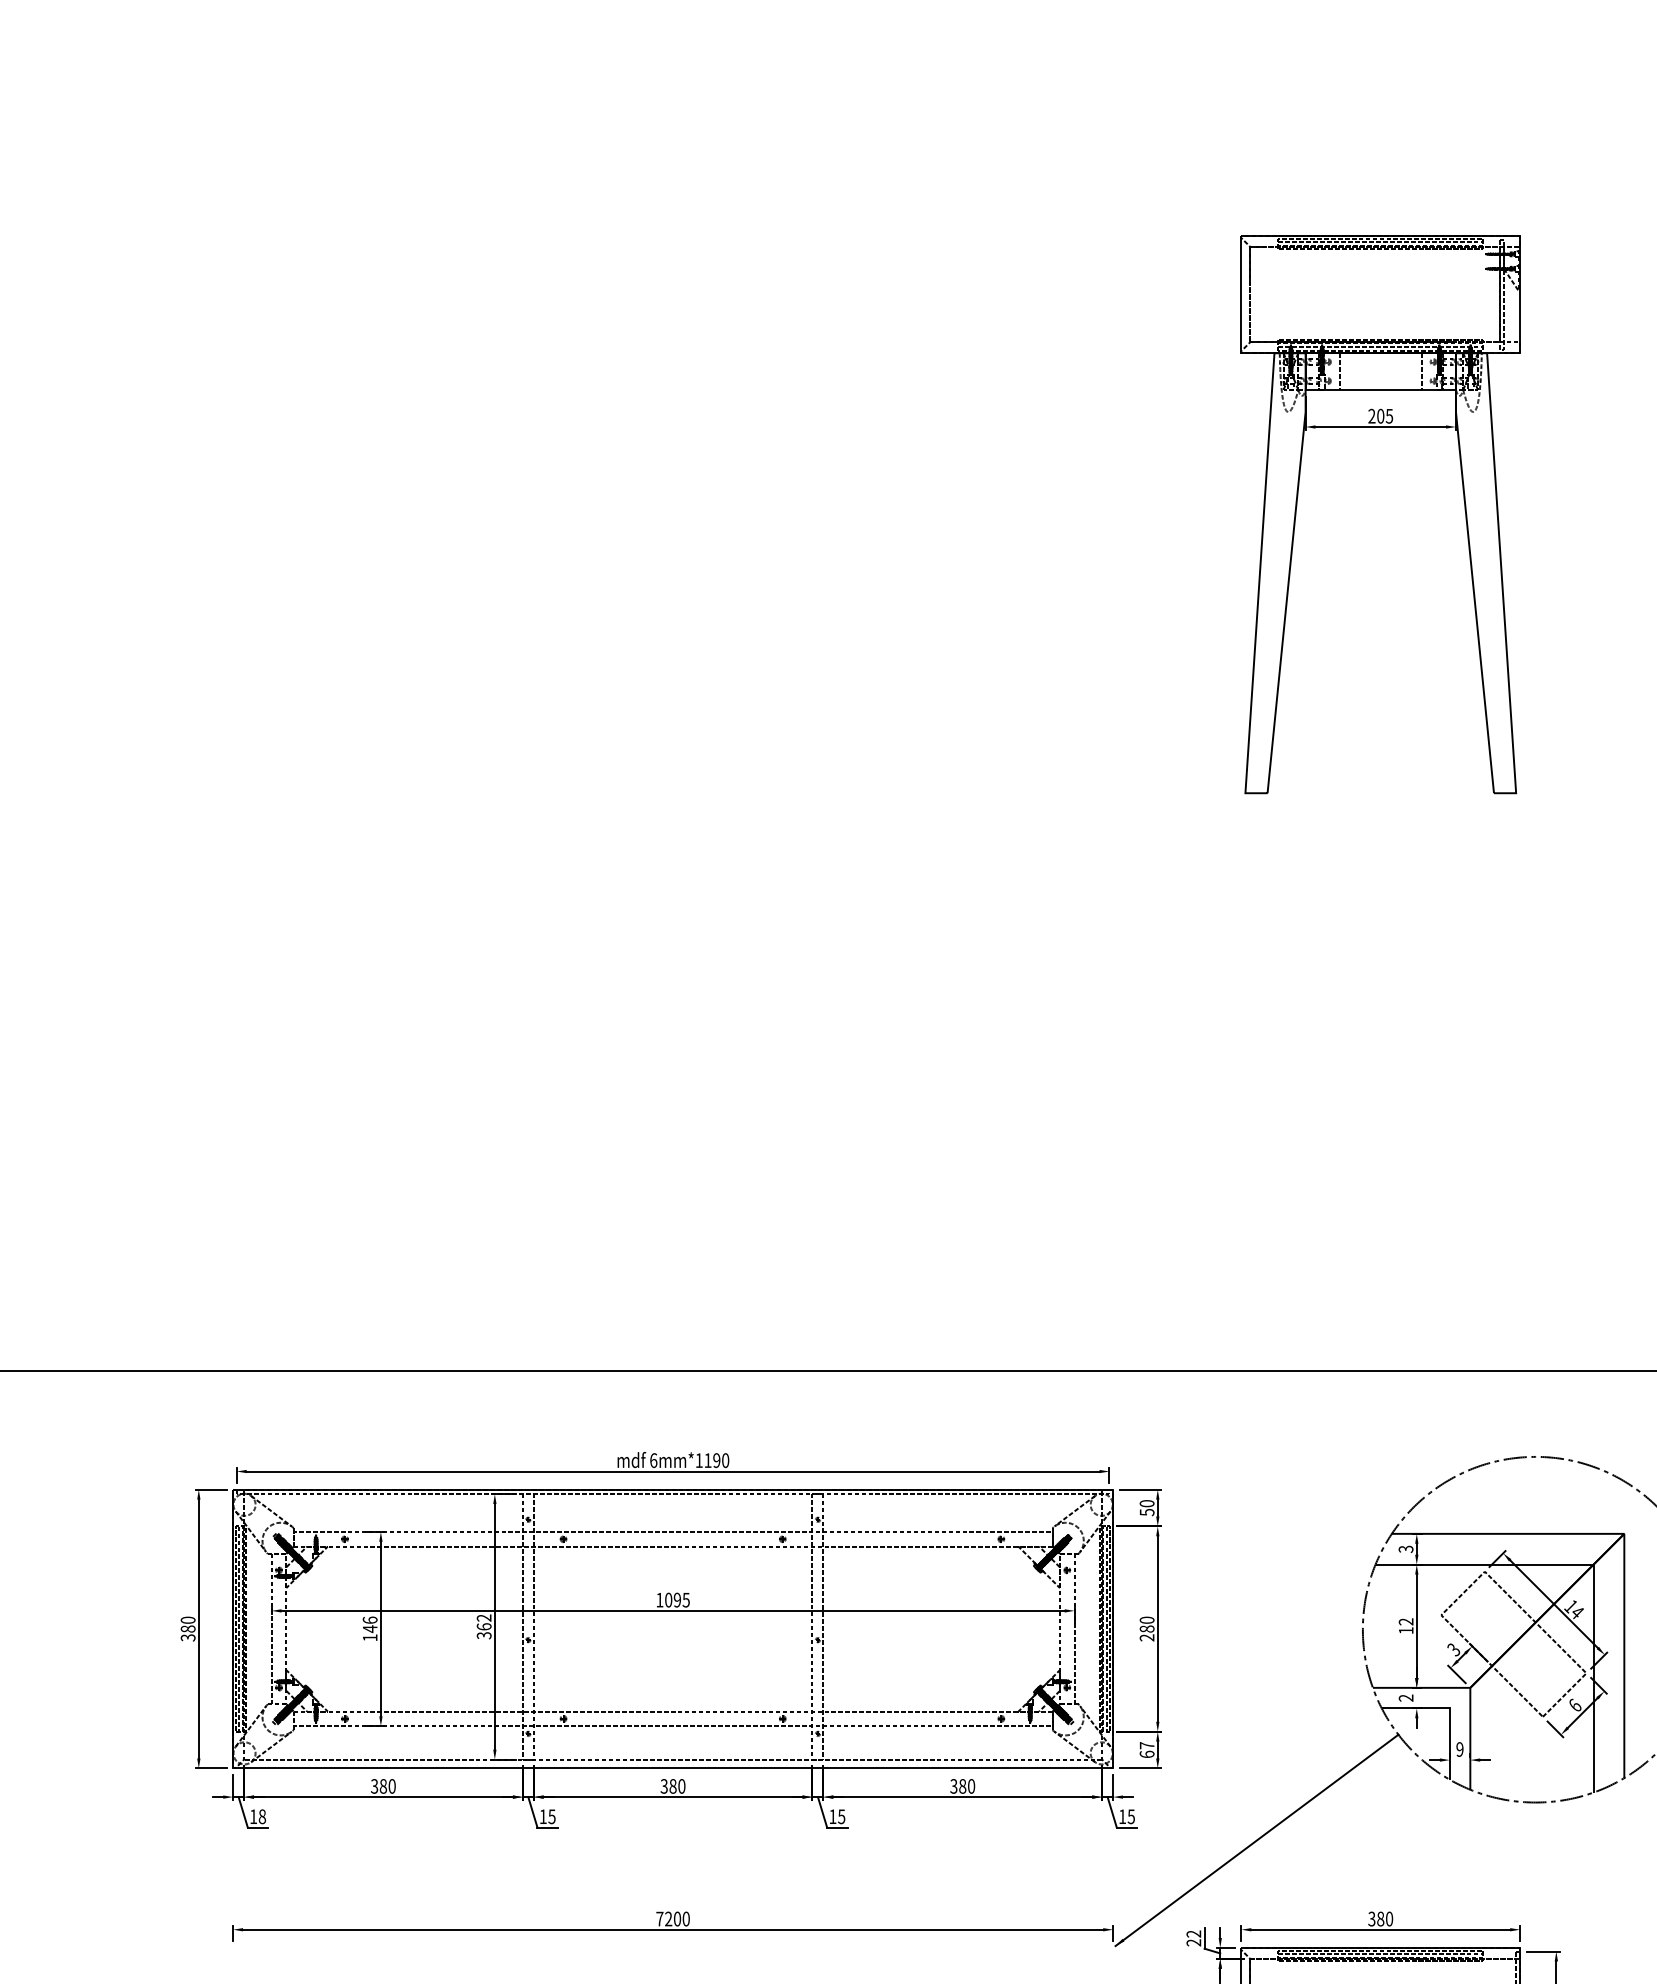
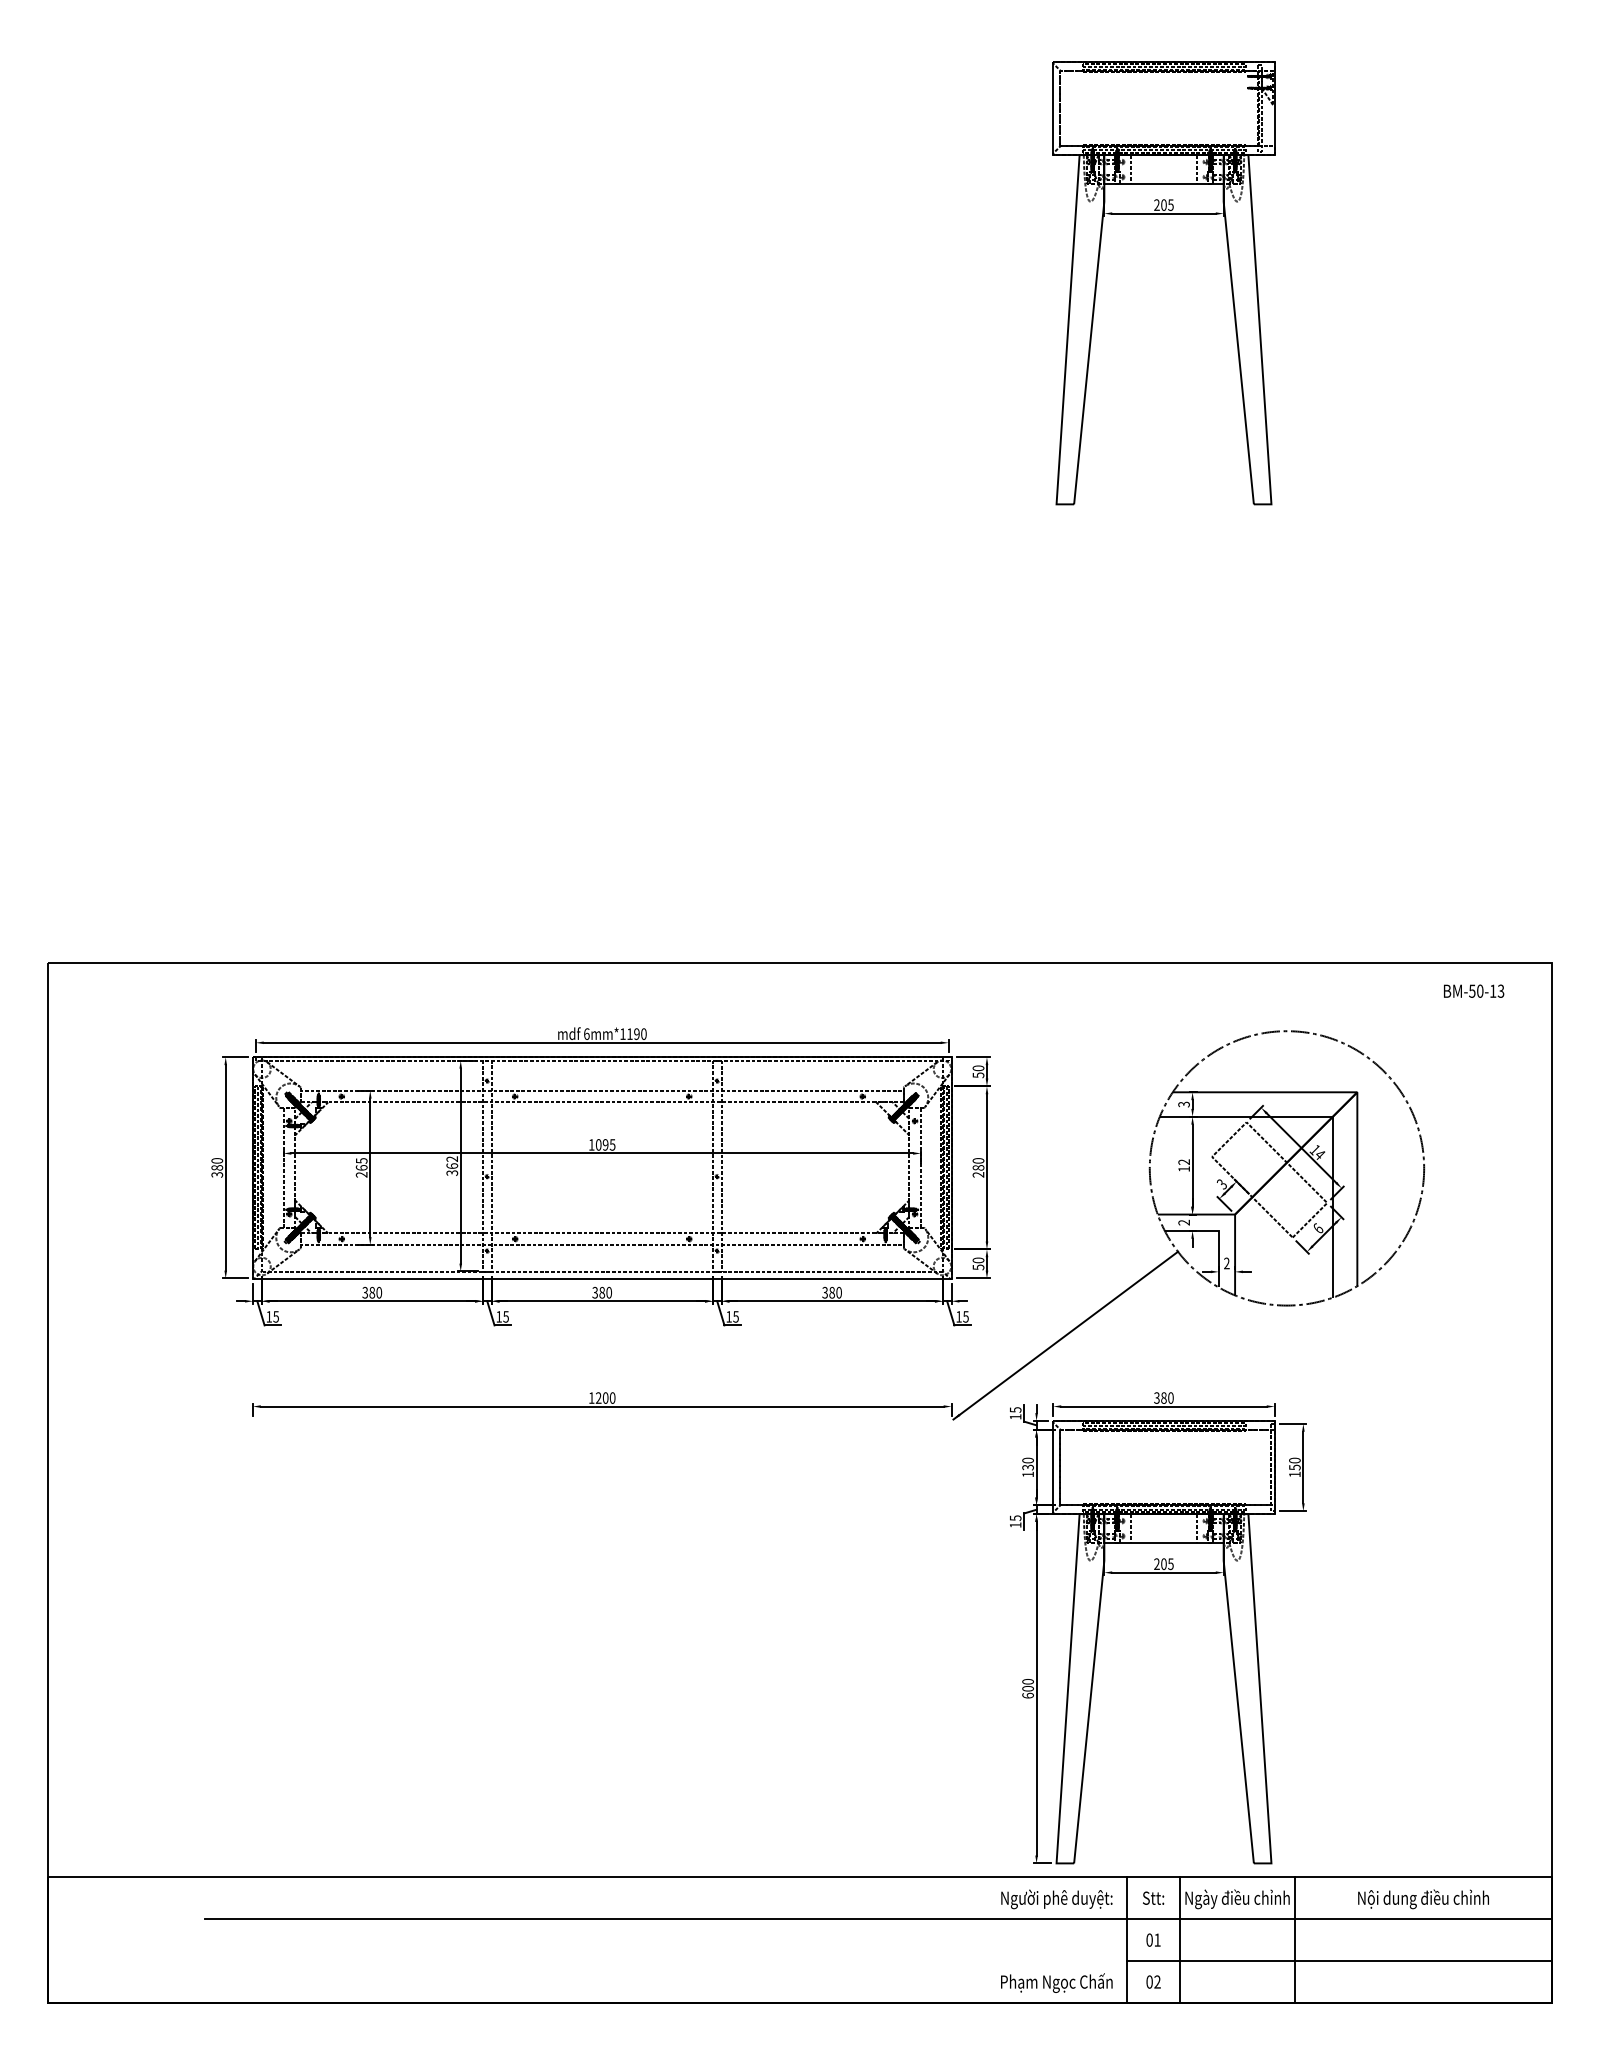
text: (369, 1628) -> (361, 1167), 146 -> 265
text: (1147, 1749) -> (978, 1263), 67 -> 50
text: (1459, 1749) -> (1226, 1263), 9 -> 2
text: (261, 1816) -> (275, 1316), 18 -> 15
text: (659, 1918) -> (591, 1397), 7200 -> 1200
text: (1193, 1938) -> (1015, 1413), 22 -> 15

